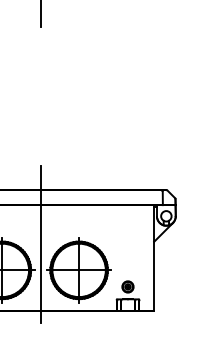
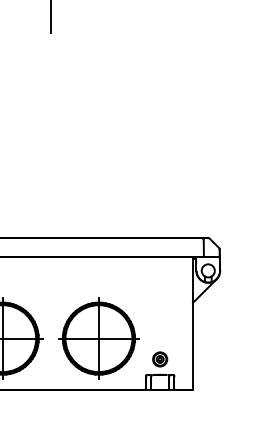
line: (40, 244) -> (50, 306), removed

